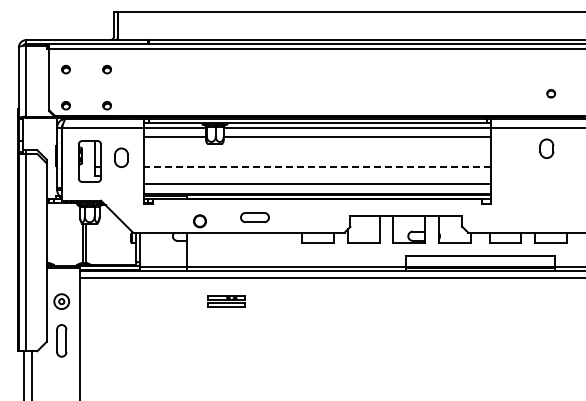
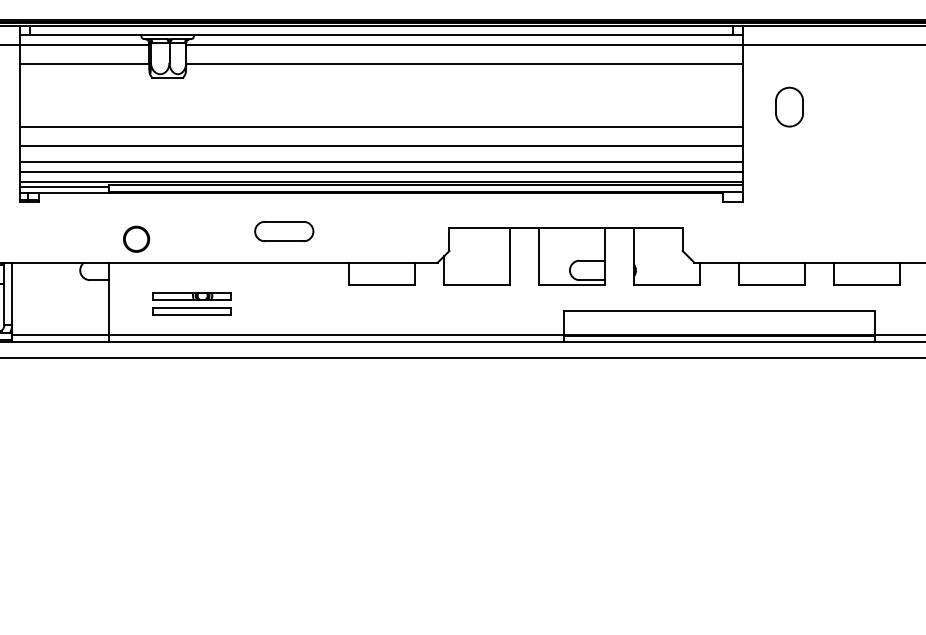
part: (546, 148) -> (788, 106), moved
line: (317, 167) -> (381, 127), dashed -> solid
line: (317, 176) -> (381, 146), added
line: (317, 189) -> (381, 173), added
part: (254, 217) -> (283, 231), moved
part: (226, 301) -> (191, 304), moved

